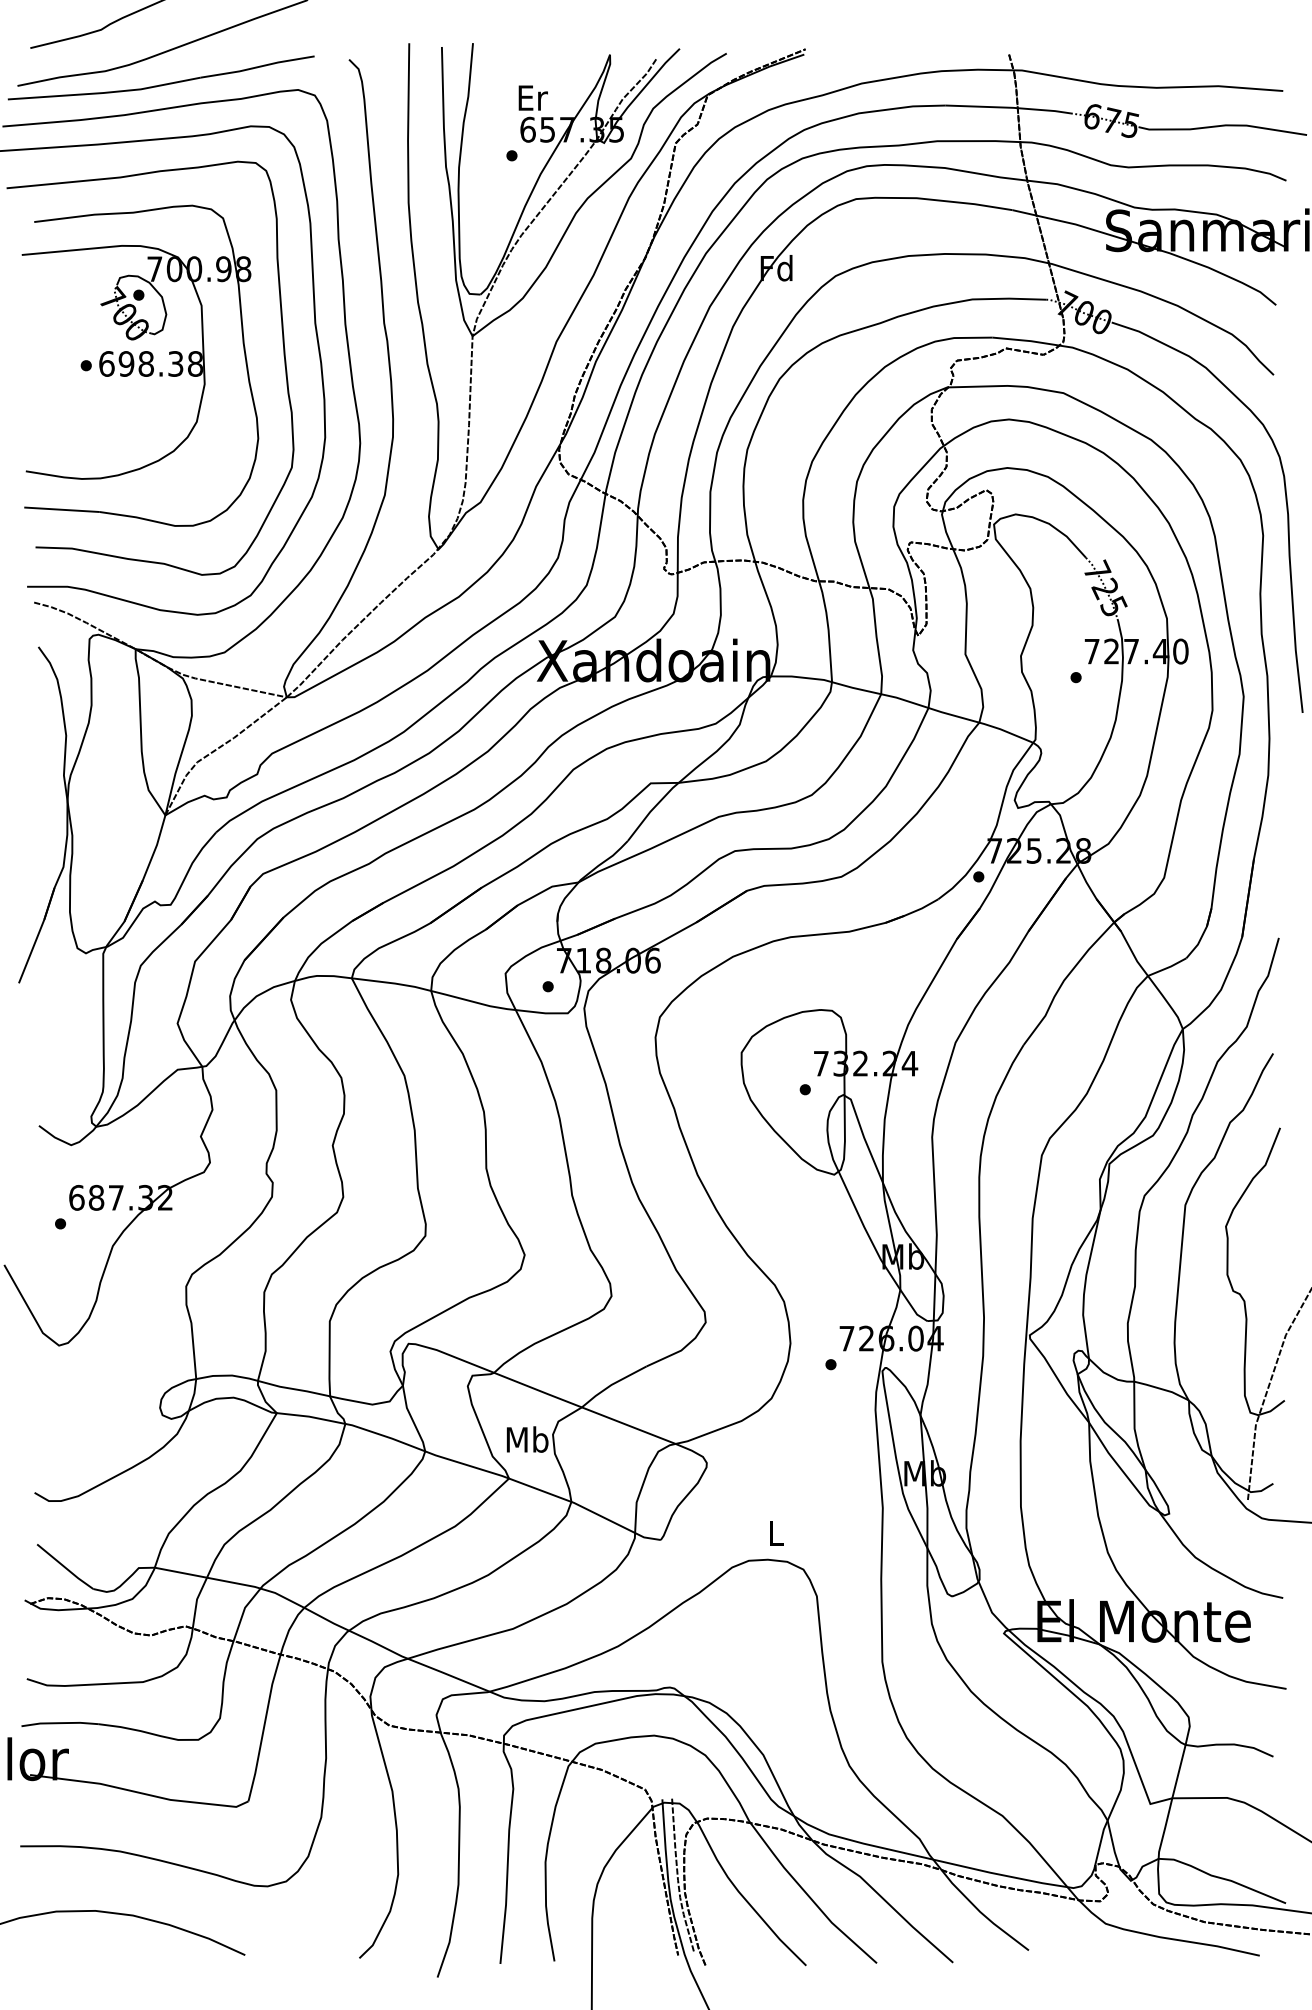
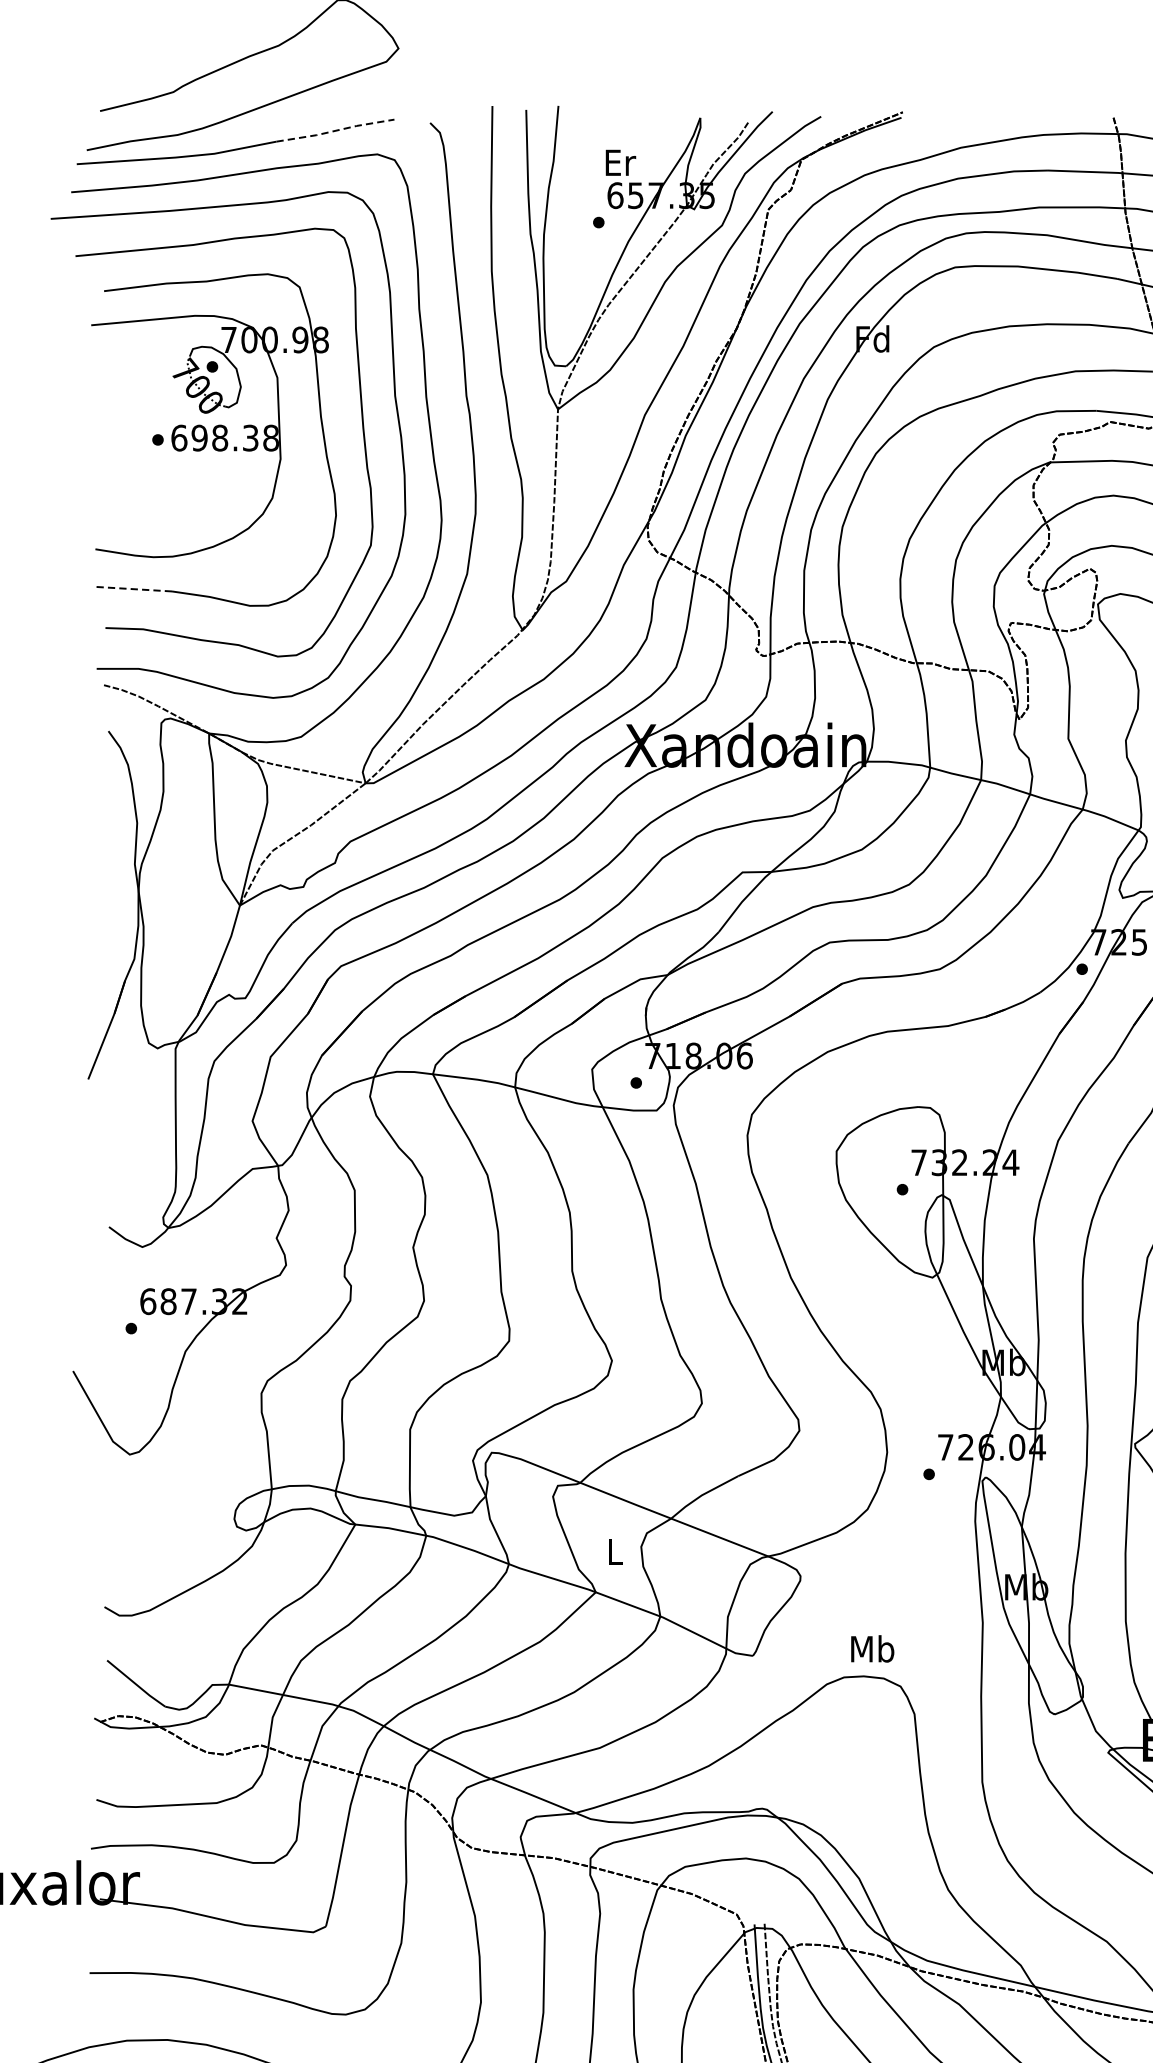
line: (257, 67) -> (335, 131), solid -> dashed
line: (62, 509) -> (133, 588), solid -> dashed
text: (527, 1439) -> (614, 1551), Mb -> L
text: (776, 1533) -> (872, 1649), L -> Mb

